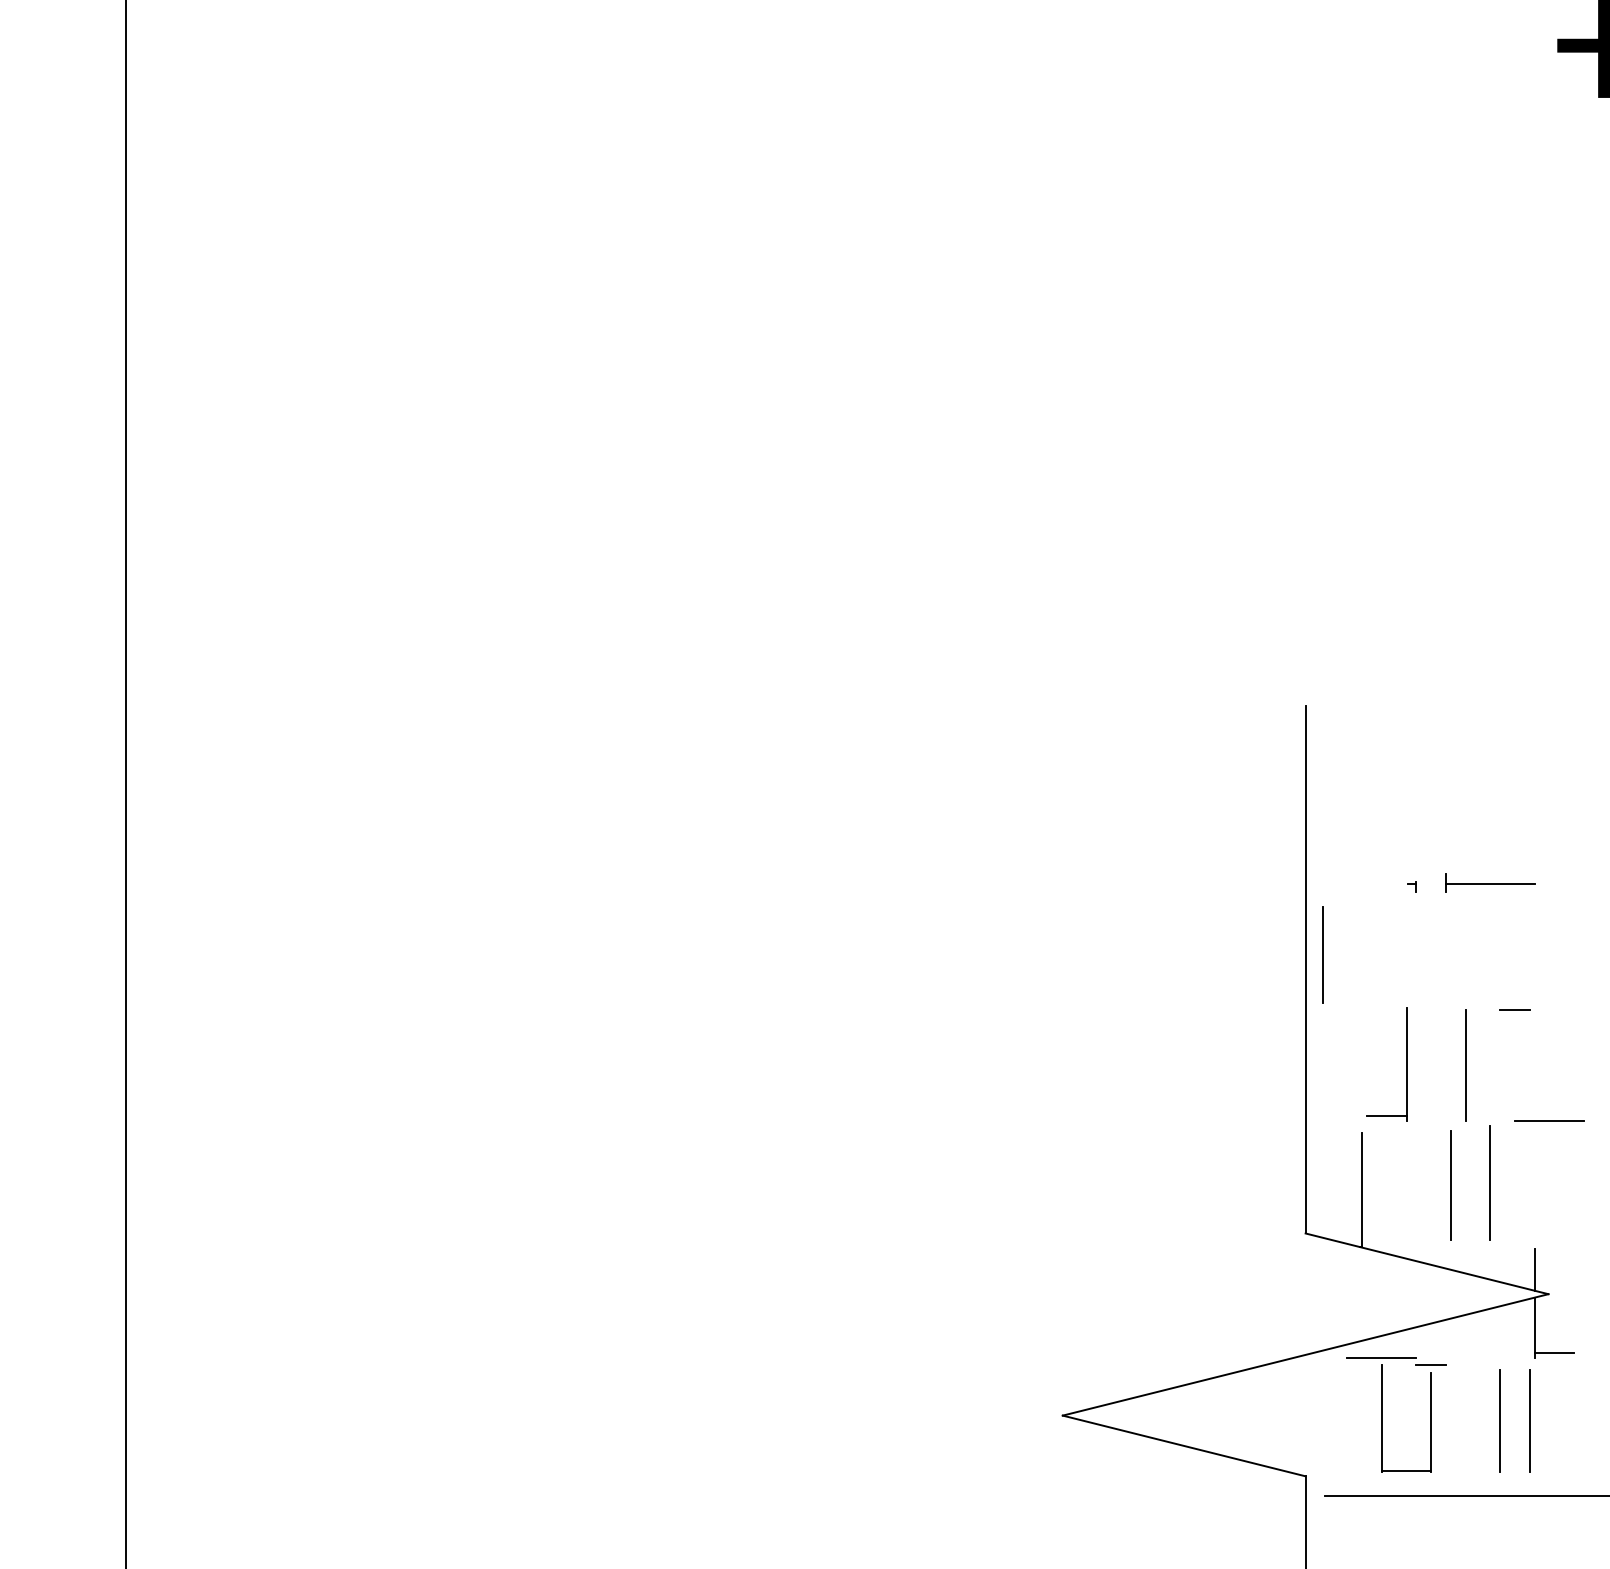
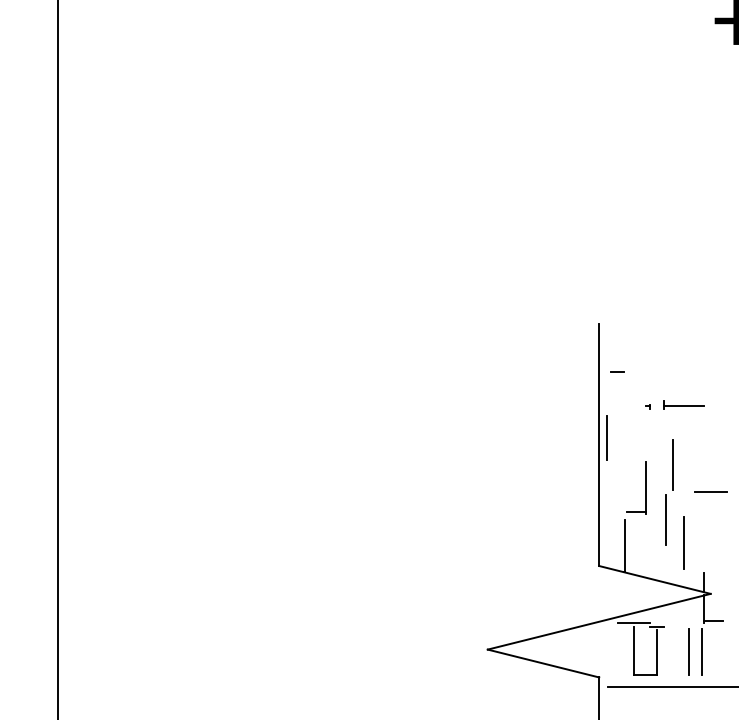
line: (1515, 1010) -> (617, 371), moved
line: (1548, 1119) -> (710, 491), moved
part: (1458, 1125) -> (669, 492), moved

